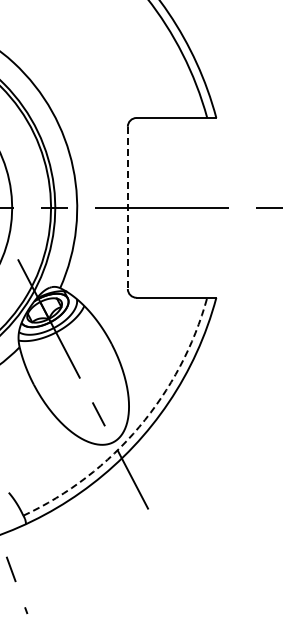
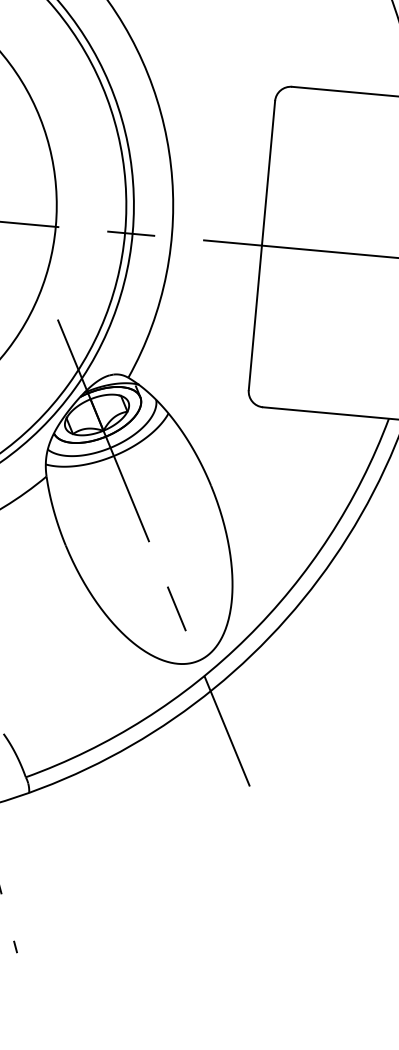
line: (127, 208) -> (261, 246), dashed -> solid
arc: (139, 426) -> (247, 637), dashed -> solid

